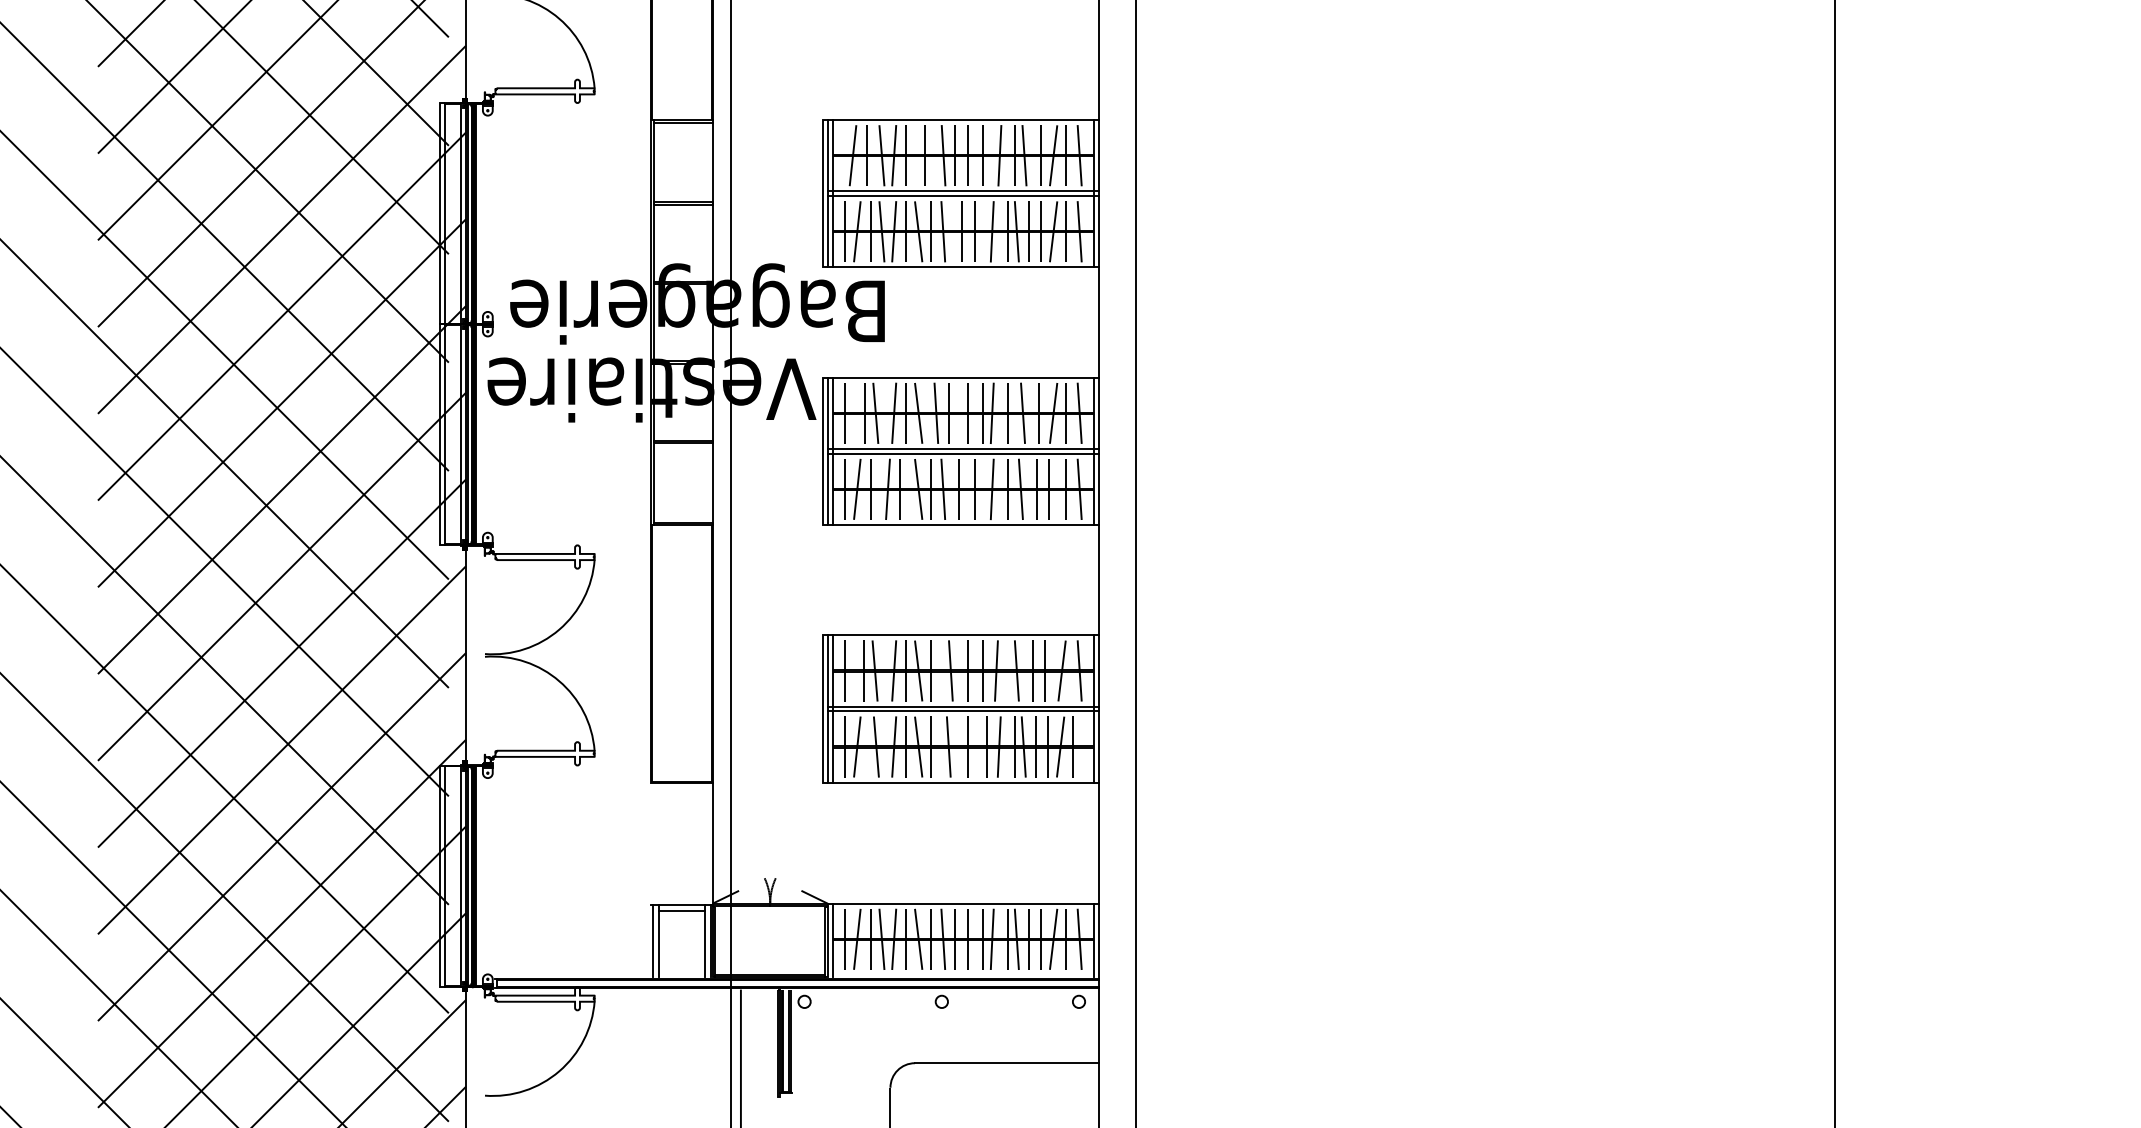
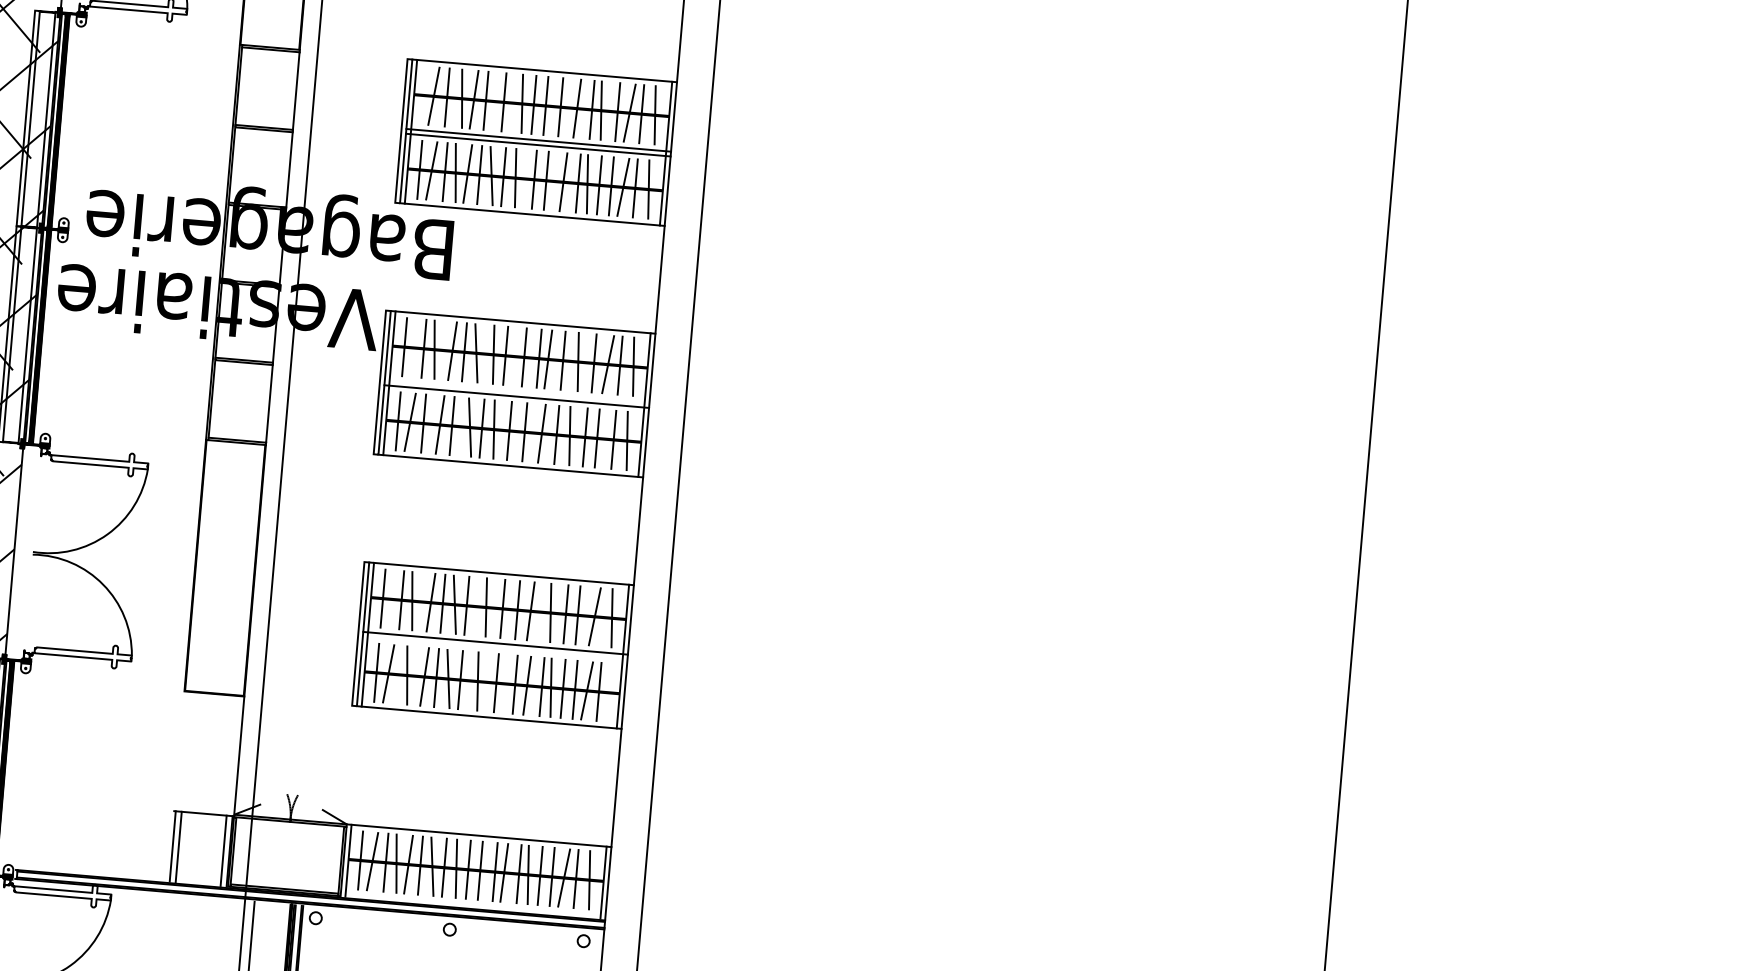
line: (963, 448) -> (517, 391), removed
line: (963, 711) -> (495, 648), removed
line: (681, 911) -> (203, 819), removed

